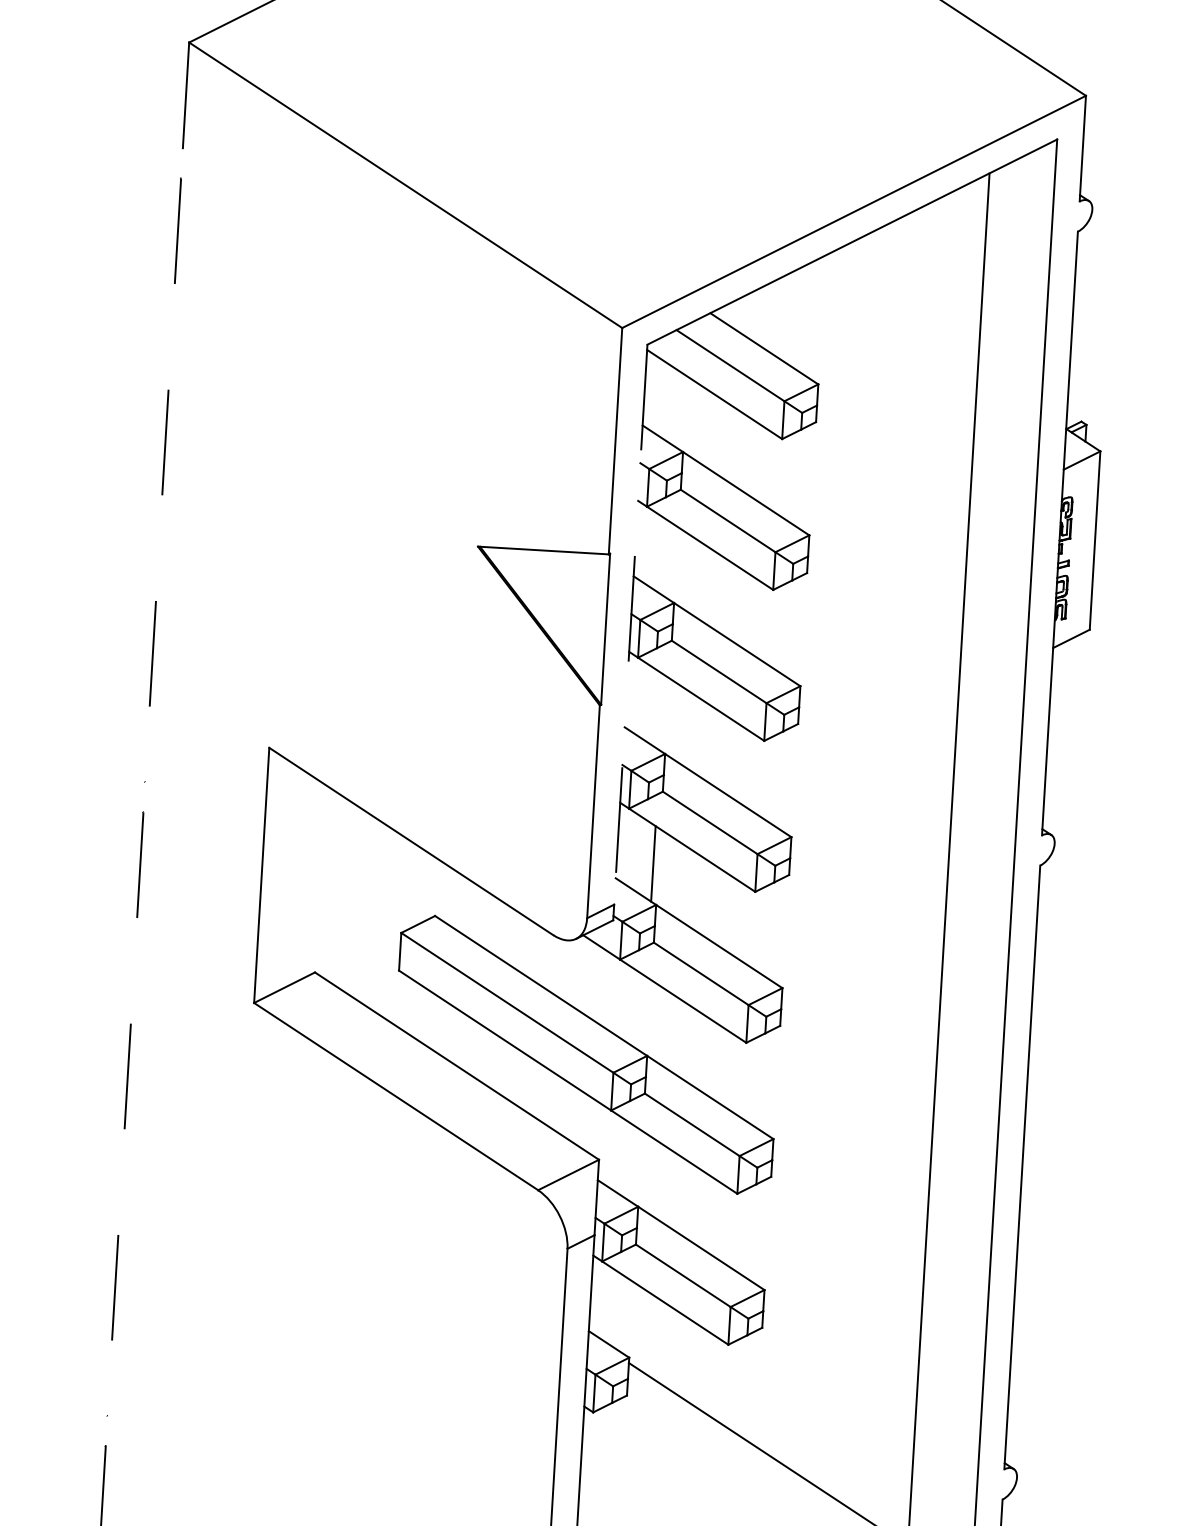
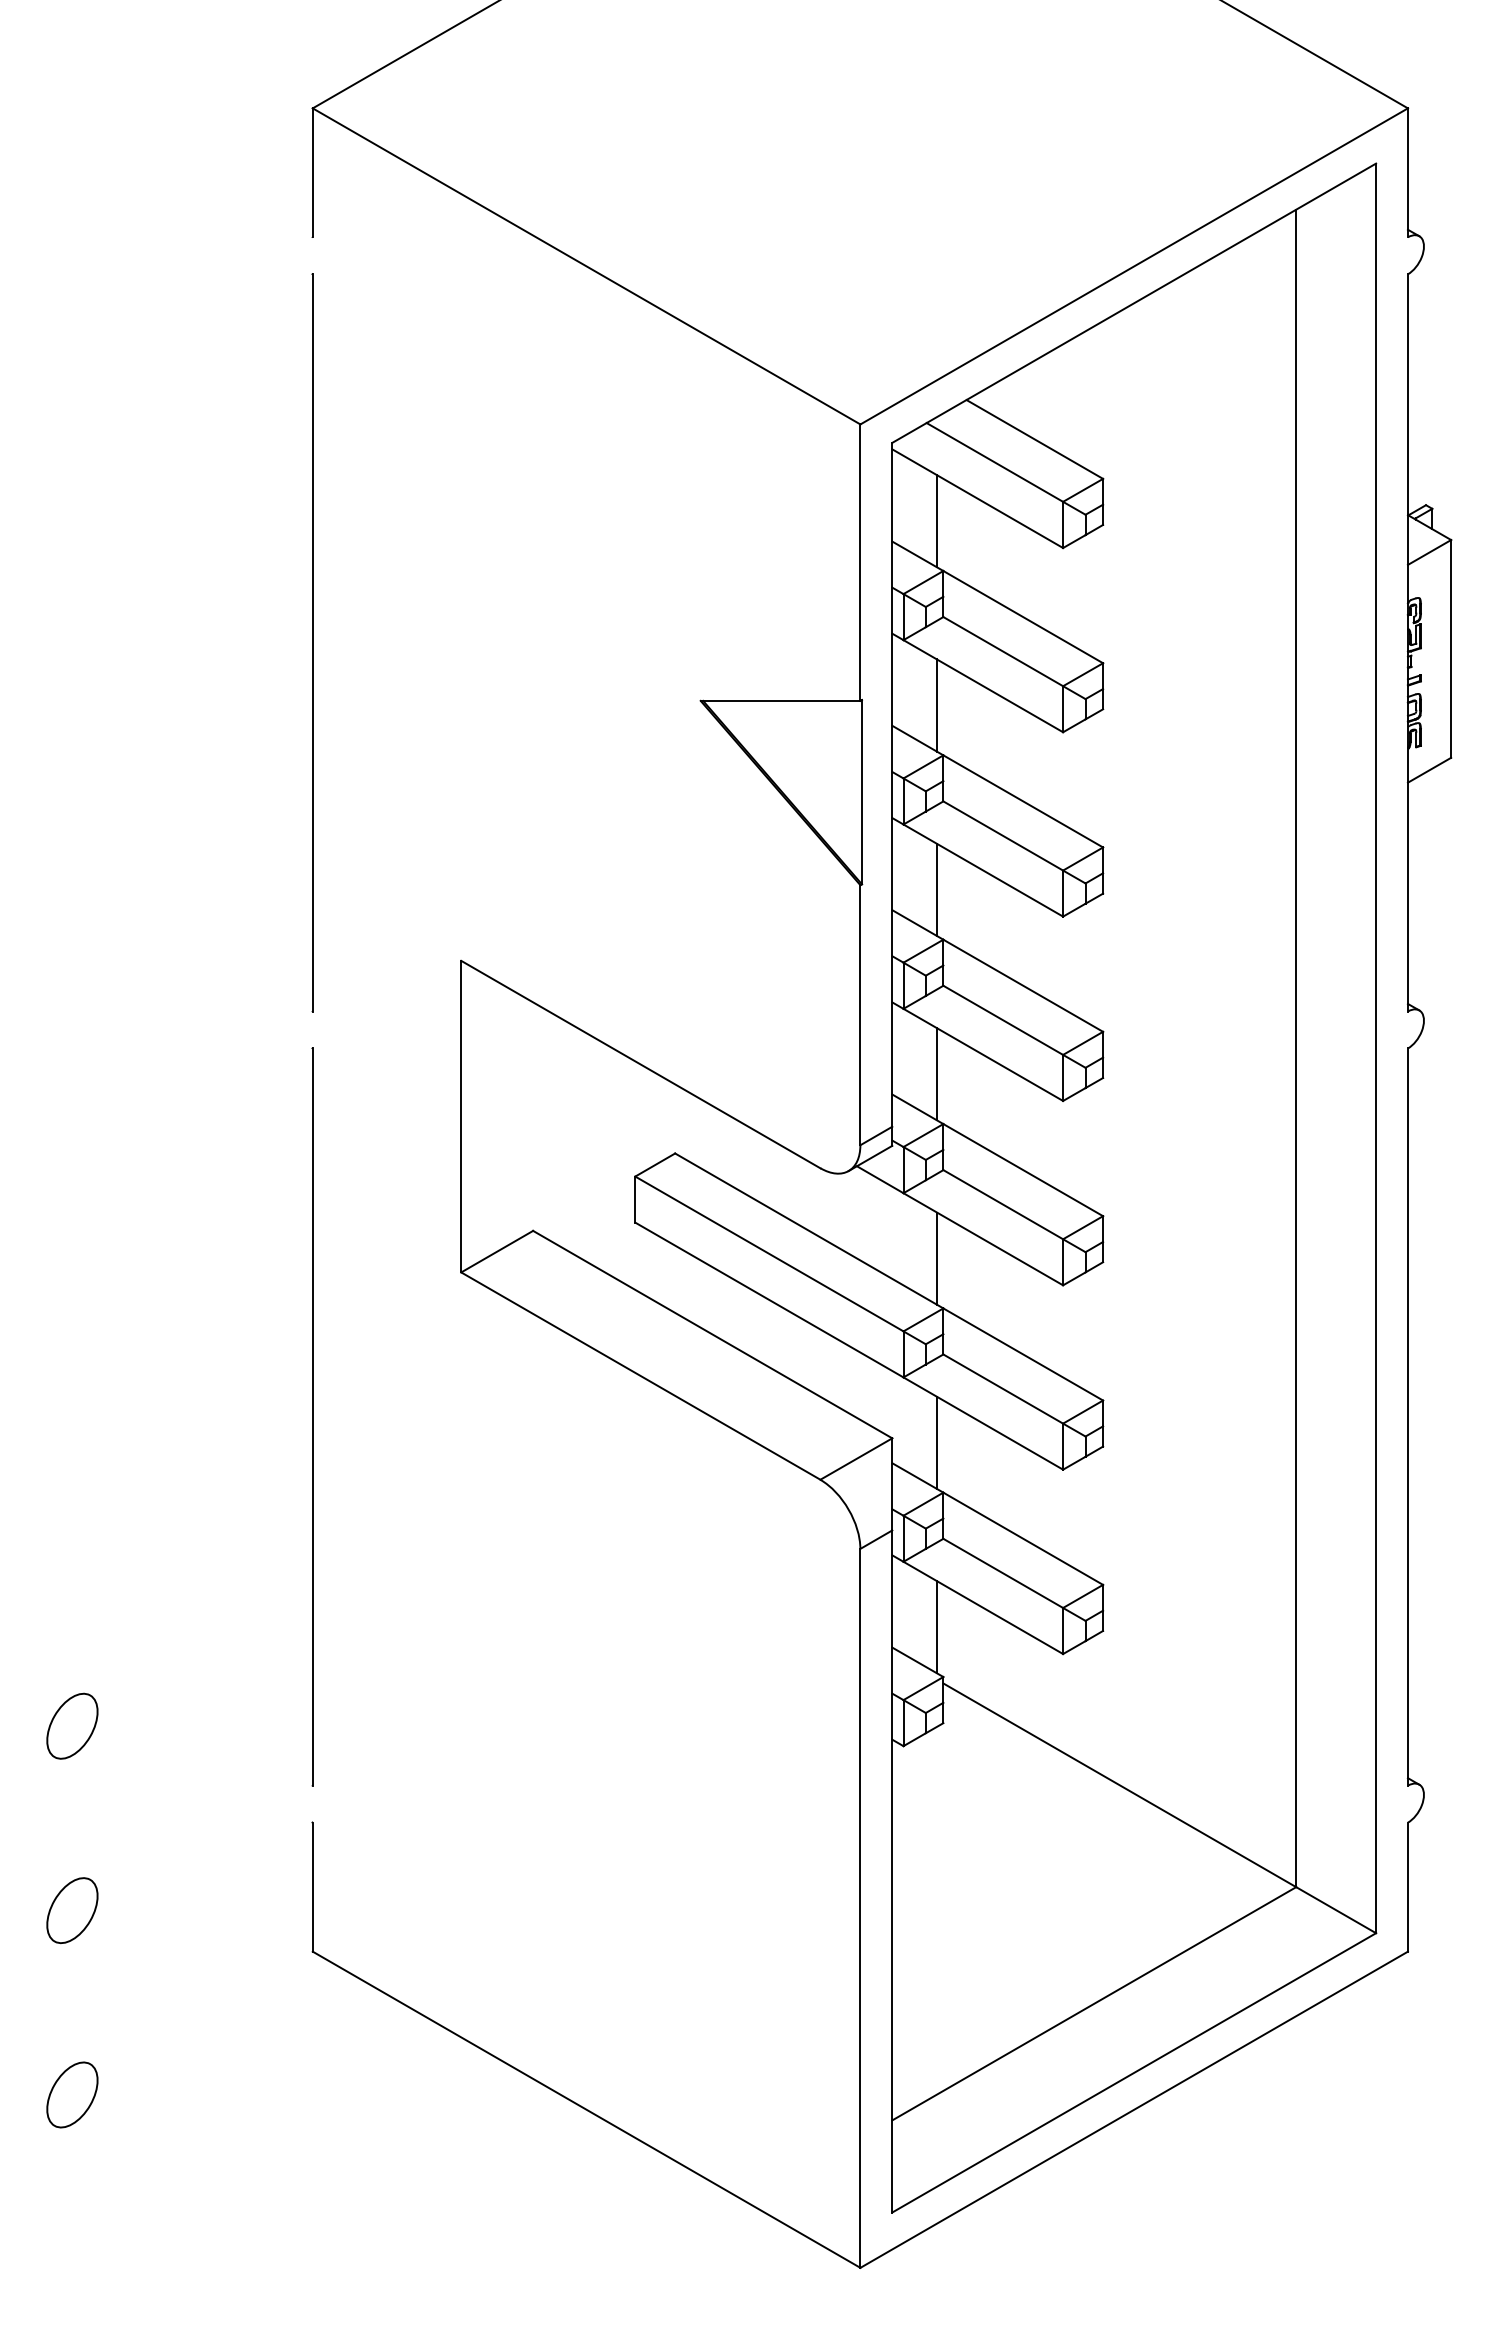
line: (680, 411) -> (937, 521), added
line: (162, 479) -> (312, 642), dashed -> solid
line: (671, 561) -> (937, 705), added
line: (630, 624) -> (892, 784), dashed -> solid
line: (662, 712) -> (937, 889), added
line: (644, 1014) -> (937, 1258), added
line: (125, 1114) -> (312, 1417), dashed -> solid
line: (635, 1165) -> (937, 1442), added
line: (626, 1316) -> (937, 1627), added

